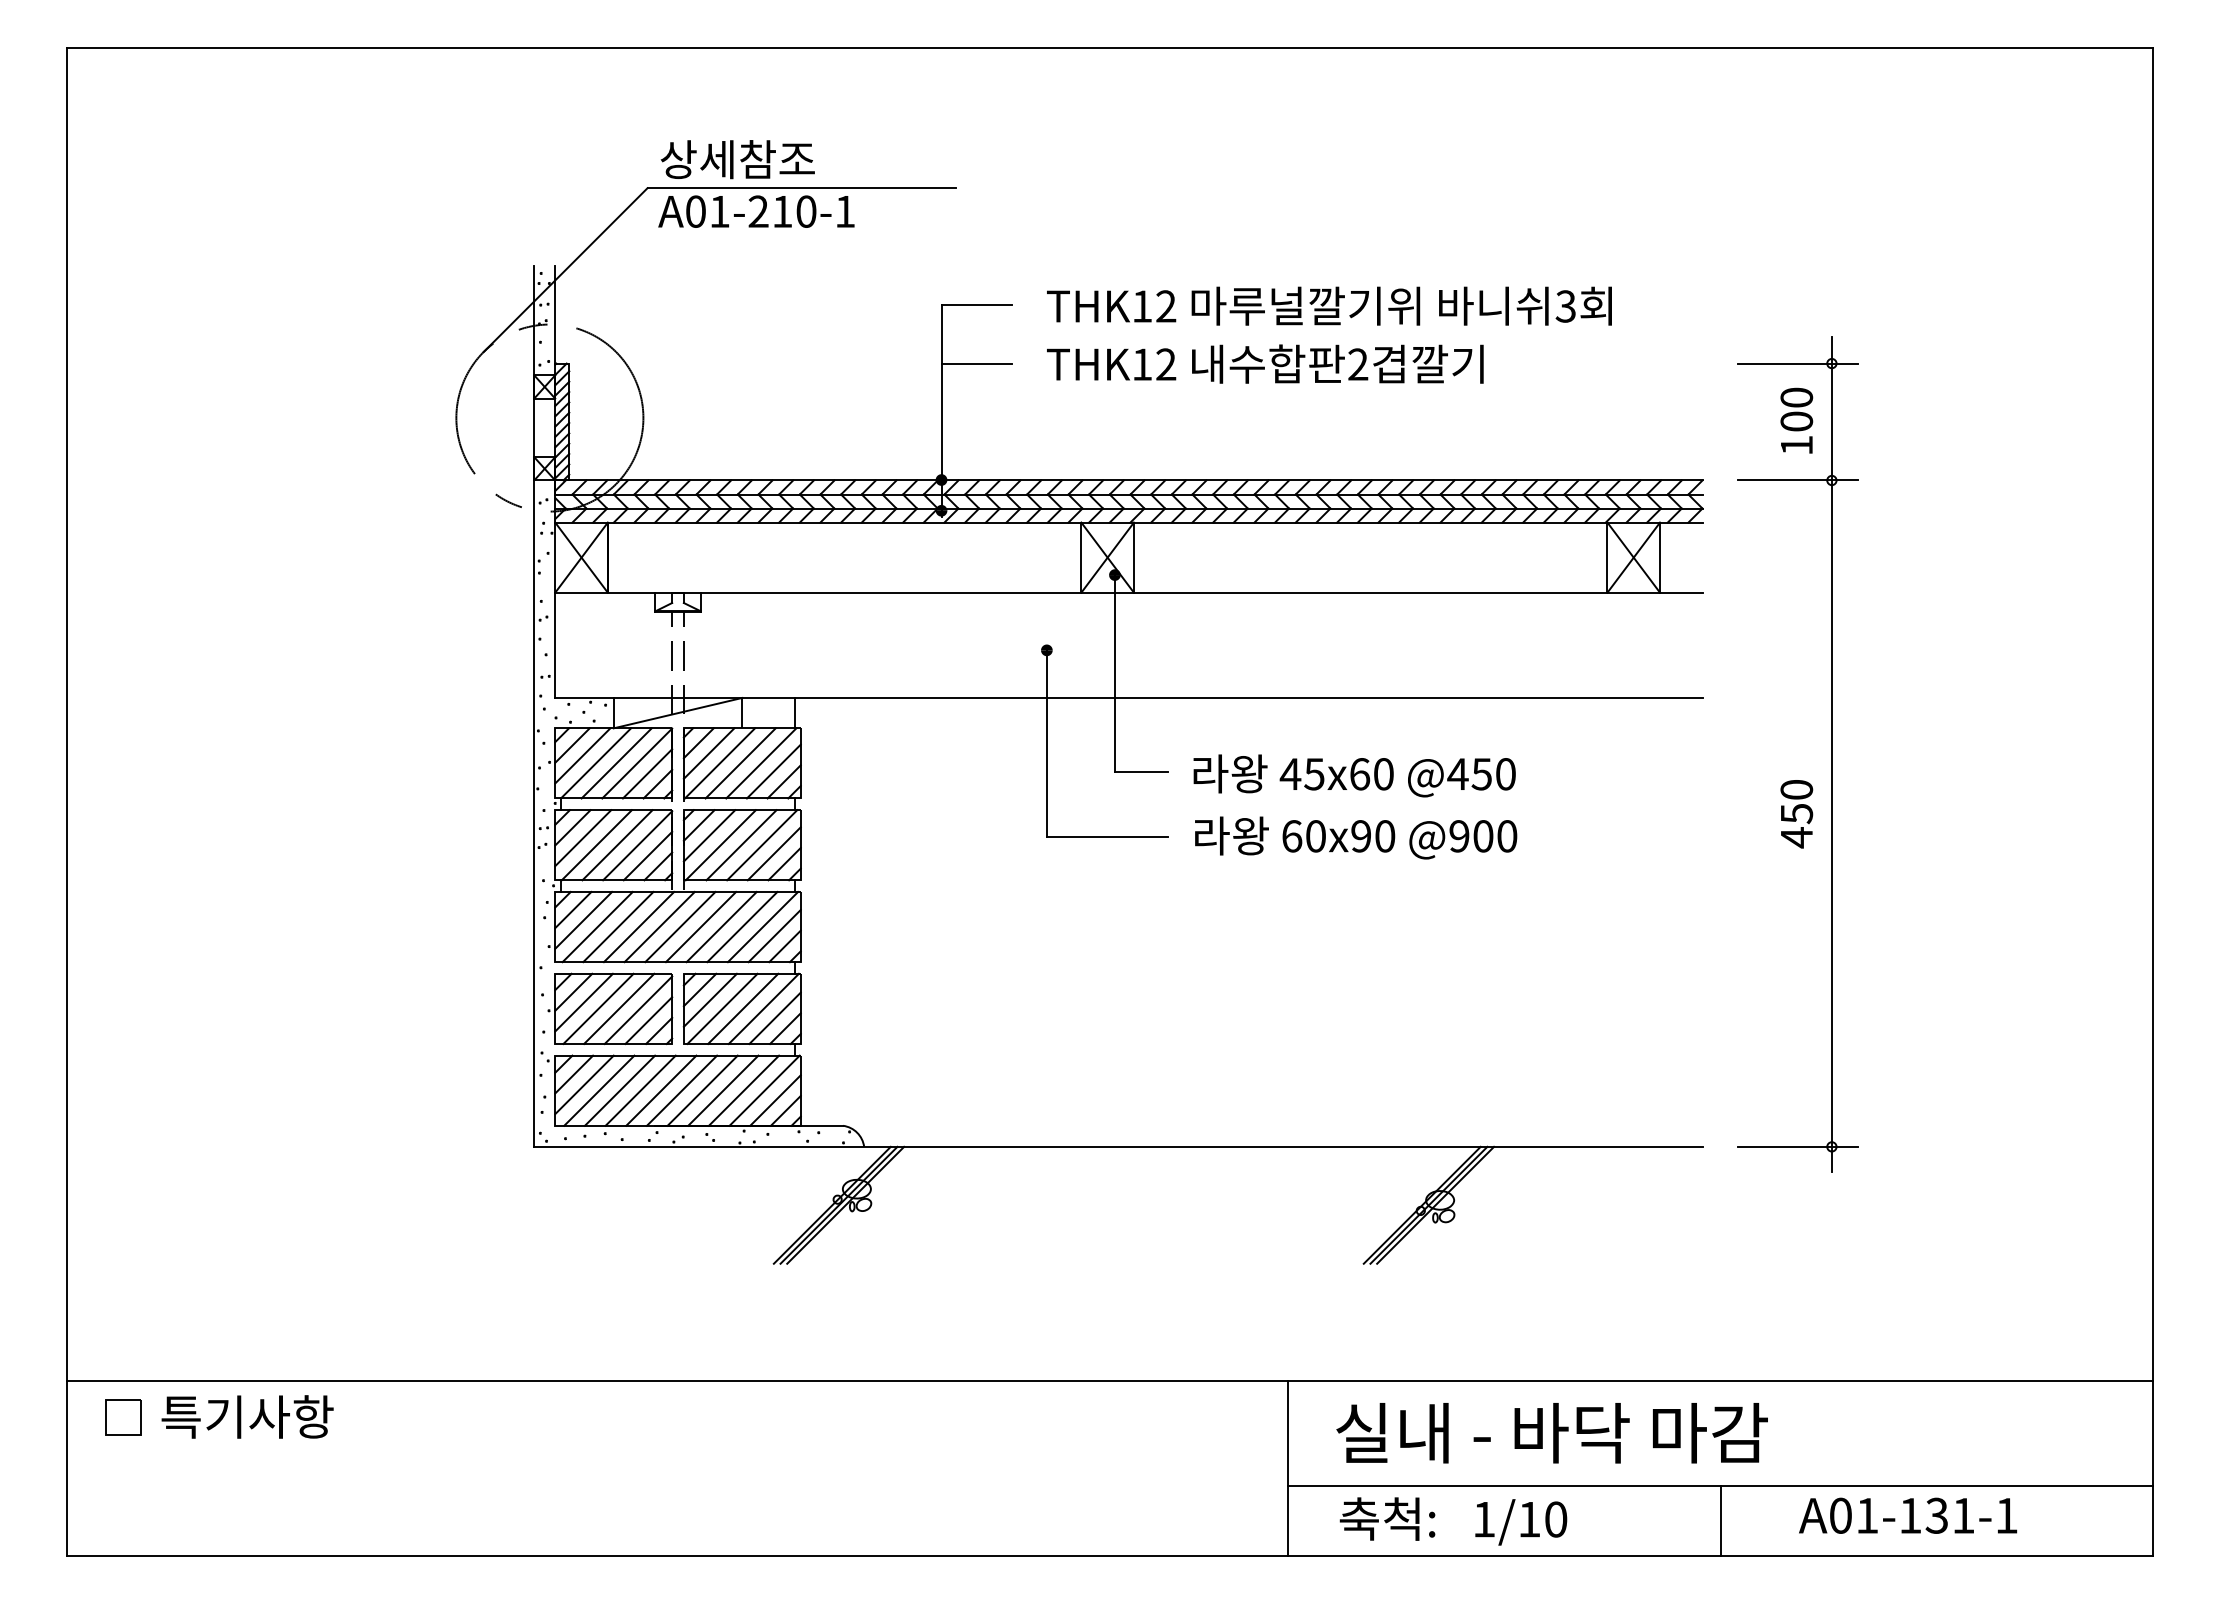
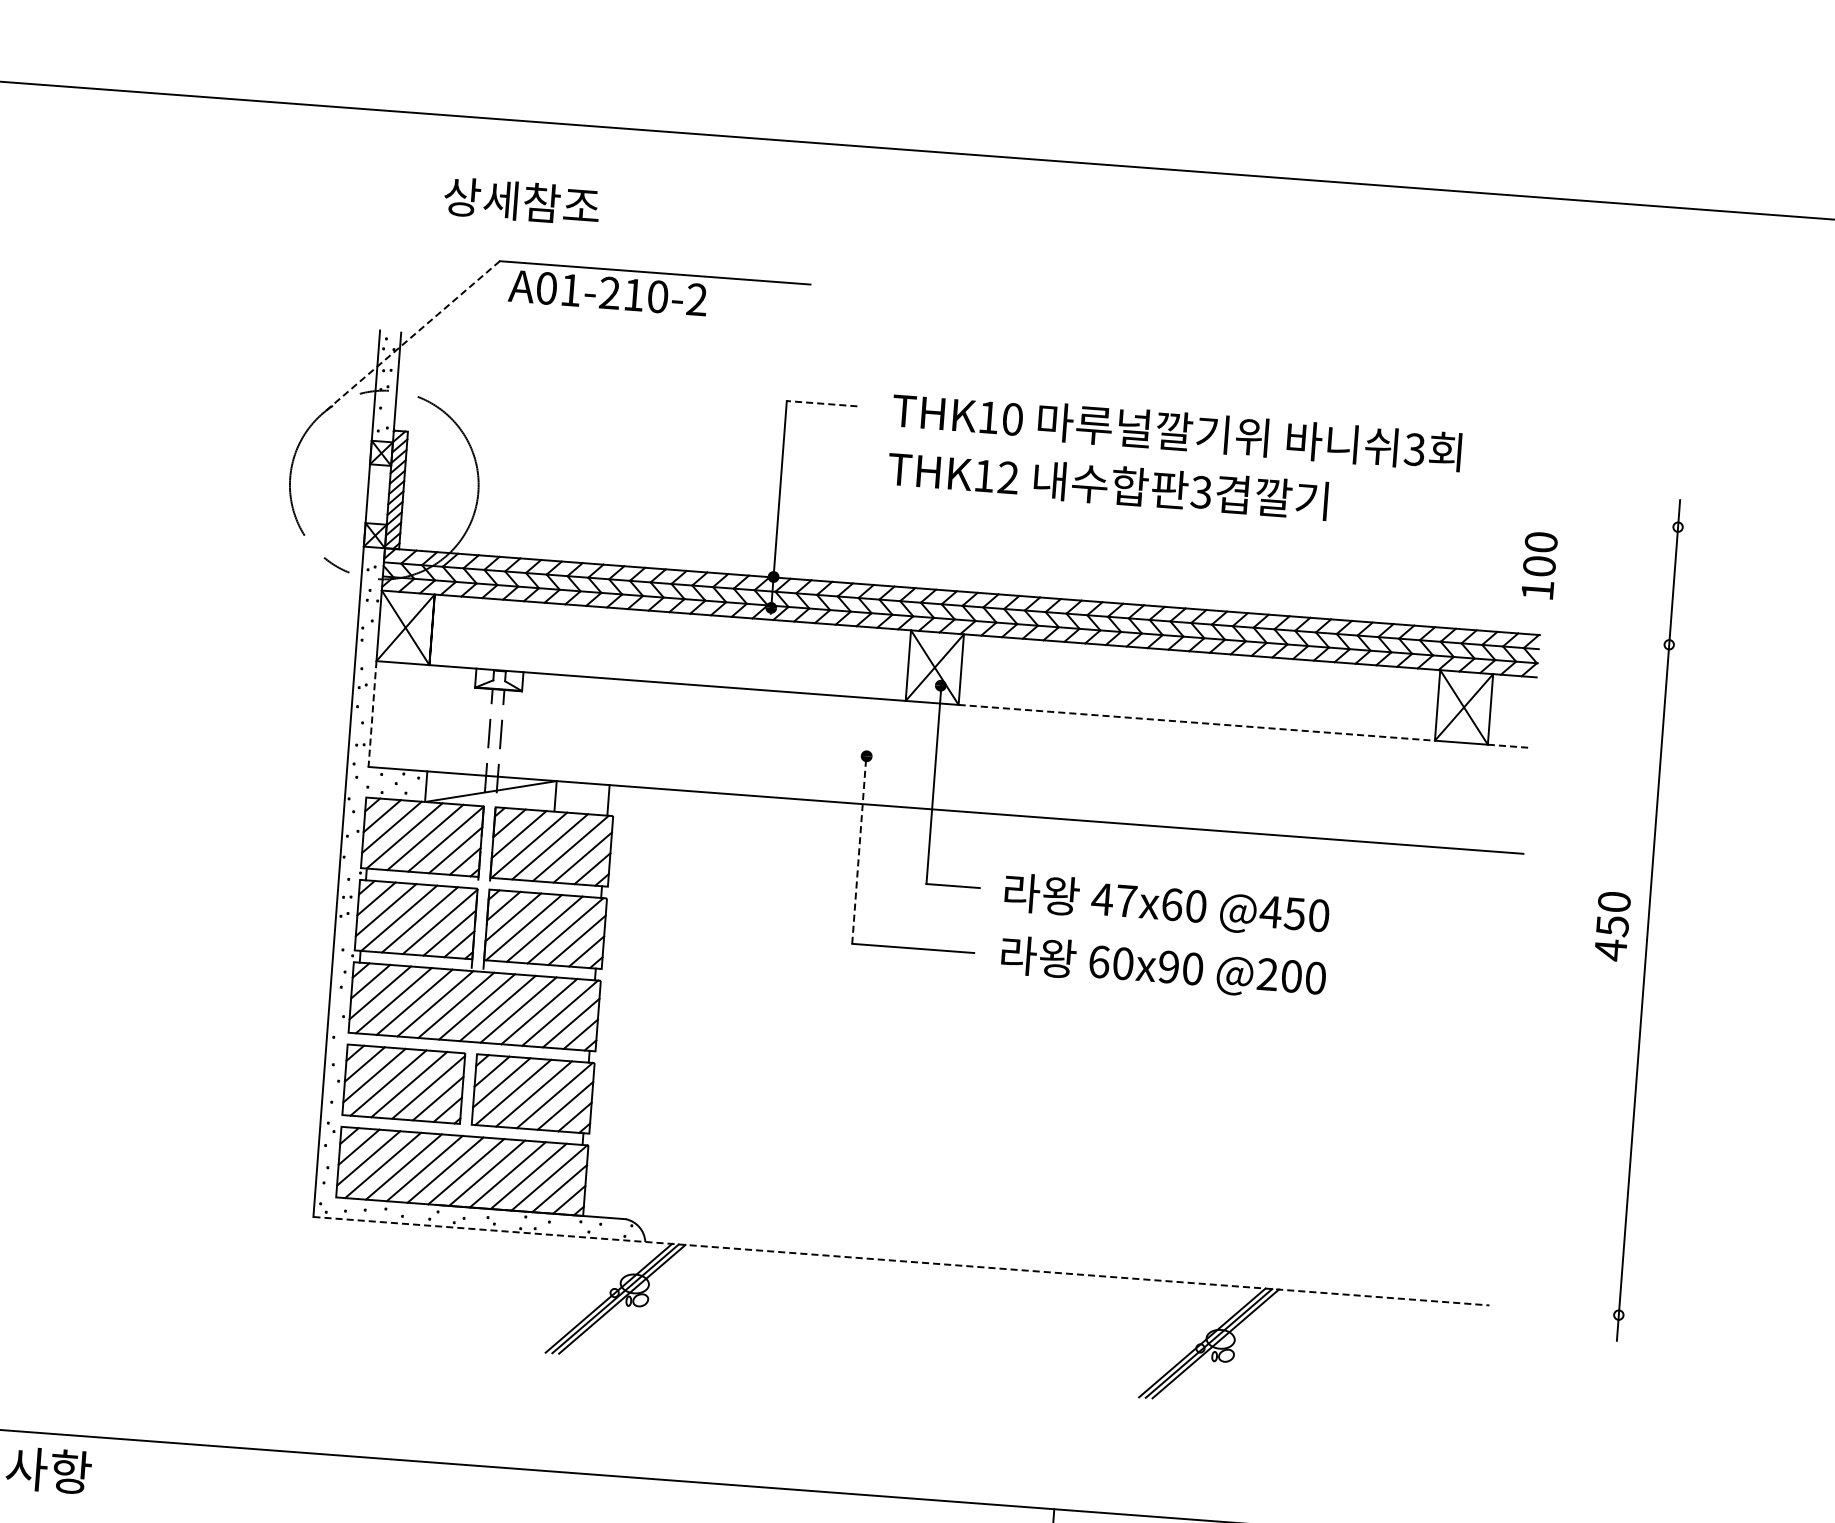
text: (737, 159) -> (521, 201), moved
text: (845, 211) -> (697, 299), A01-210-1 -> A01-210-2
line: (565, 270) -> (411, 337), solid -> dashed
line: (976, 305) -> (821, 404), solid -> dashed
text: (1166, 306) -> (1013, 419), THK12 -> THK10
line: (976, 363) -> (817, 462), removed
line: (1797, 363) -> (1643, 524), removed
text: (1358, 364) -> (1201, 492), 2 -> 3
text: (1796, 420) -> (1539, 565), moved
line: (1797, 480) -> (1634, 642), removed
line: (1370, 592) -> (1196, 722), solid -> dashed
line: (1681, 592) -> (1509, 746), solid -> dashed
line: (555, 645) -> (372, 714), solid -> dashed
line: (1046, 743) -> (859, 849), solid -> dashed
text: (1314, 774) -> (1126, 901), 45x60 -> 47x60
text: (1796, 814) -> (1612, 926), moved
text: (1459, 836) -> (1267, 974), @900 -> @200
line: (1118, 1146) -> (901, 1260), solid -> dashed
line: (1797, 1146) -> (1584, 1312), removed

